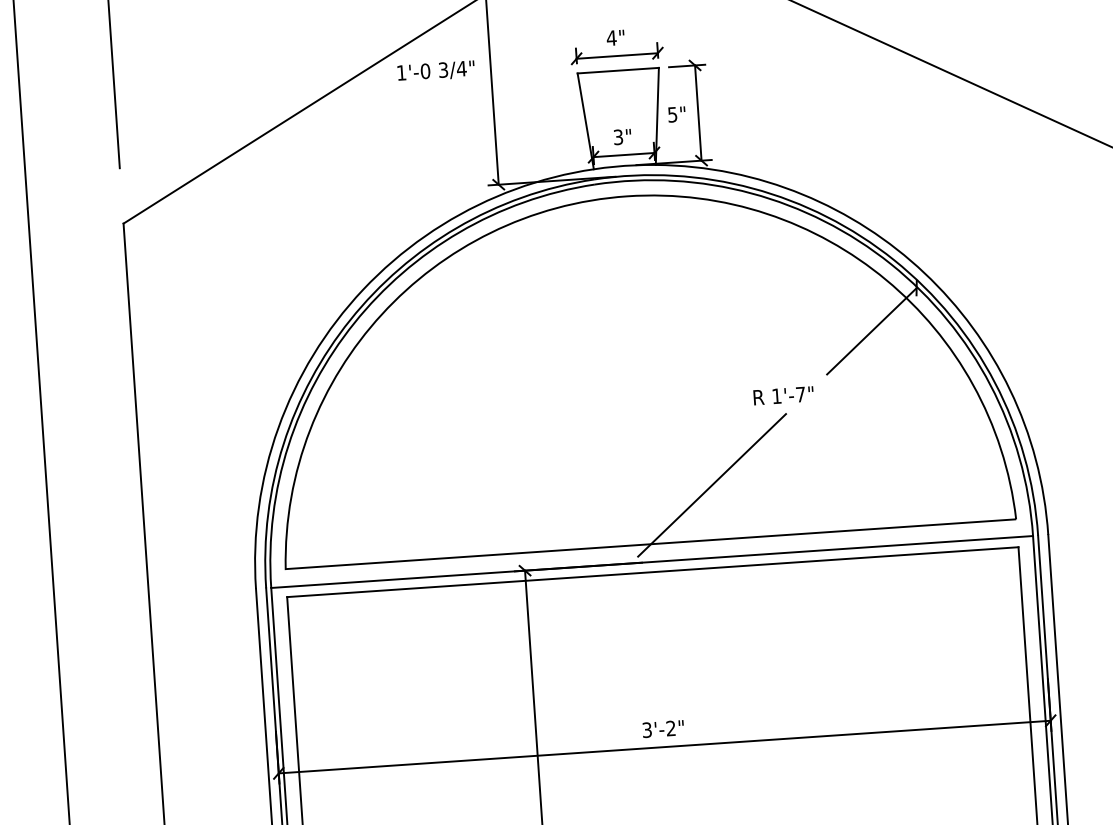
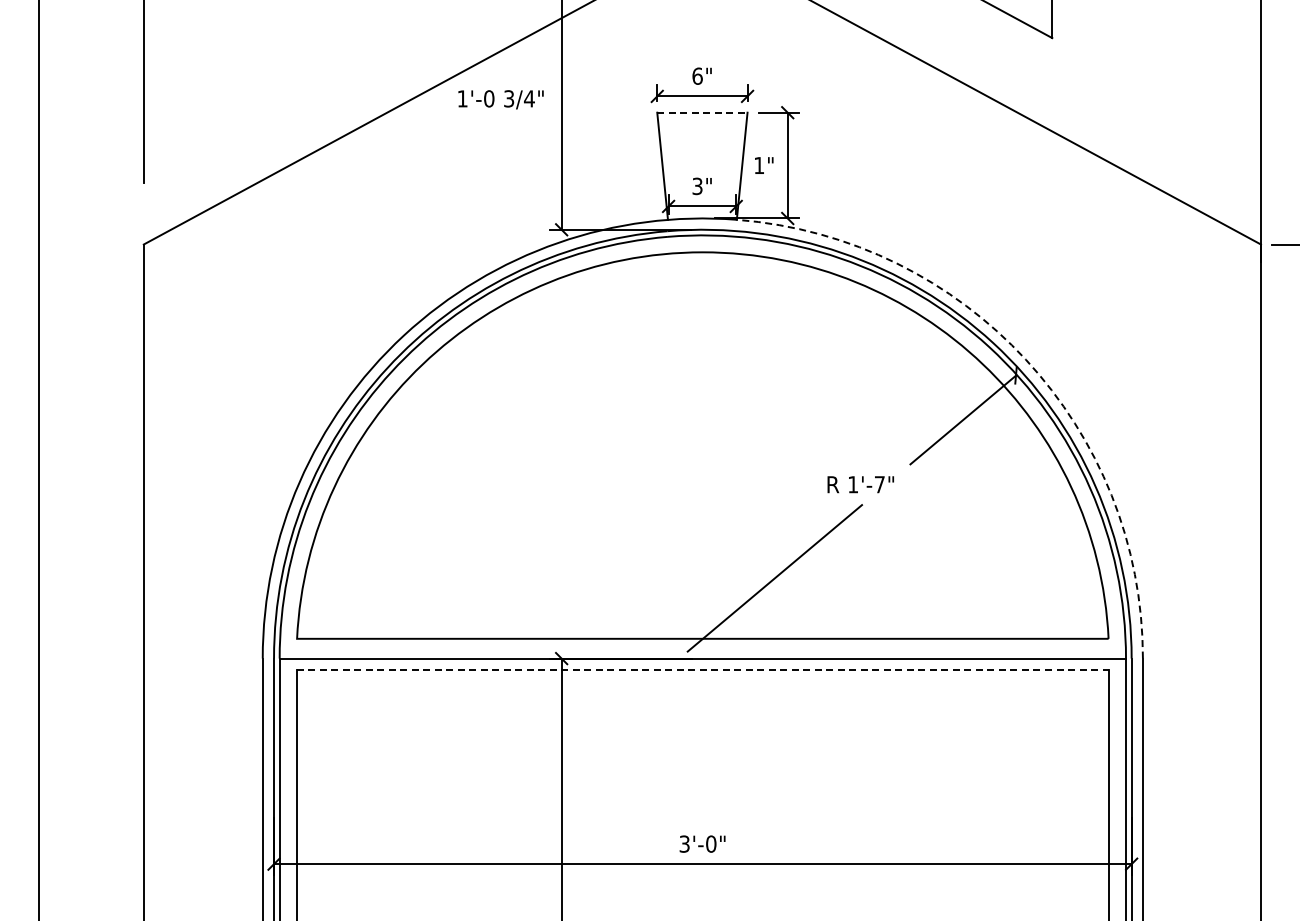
text: (611, 37) -> (697, 75), 4" -> 6"
line: (618, 70) -> (702, 112), solid -> dashed
text: (672, 114) -> (759, 165), 5" -> 1"
arc: (924, 273) -> (1025, 359), solid -> dashed
line: (653, 571) -> (703, 669), solid -> dashed
text: (671, 727) -> (711, 843), 3'-2" -> 3'-0"

